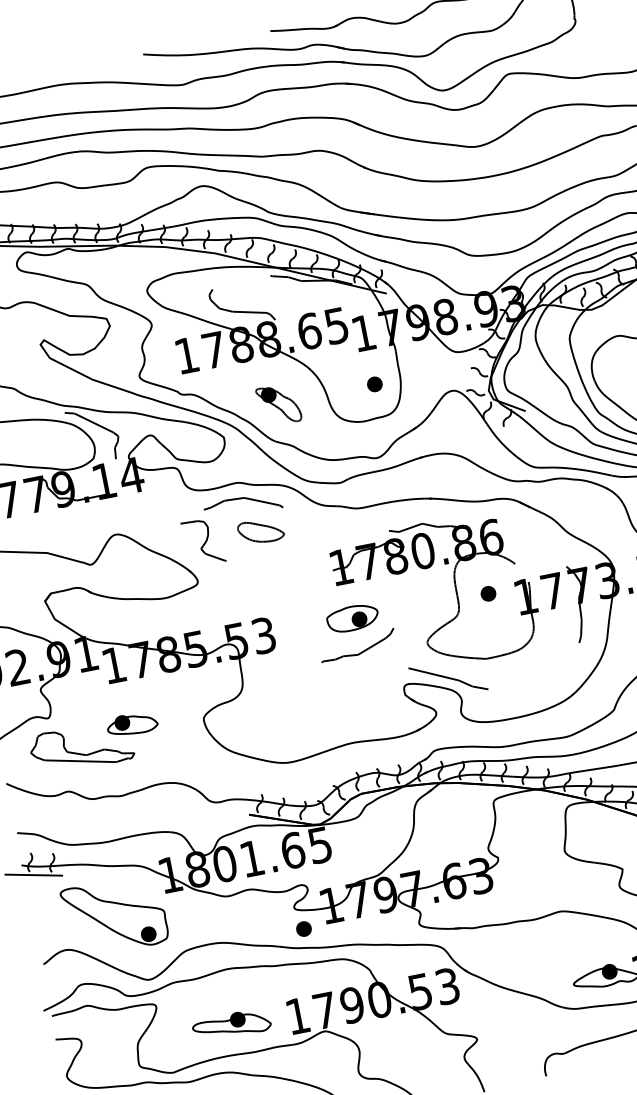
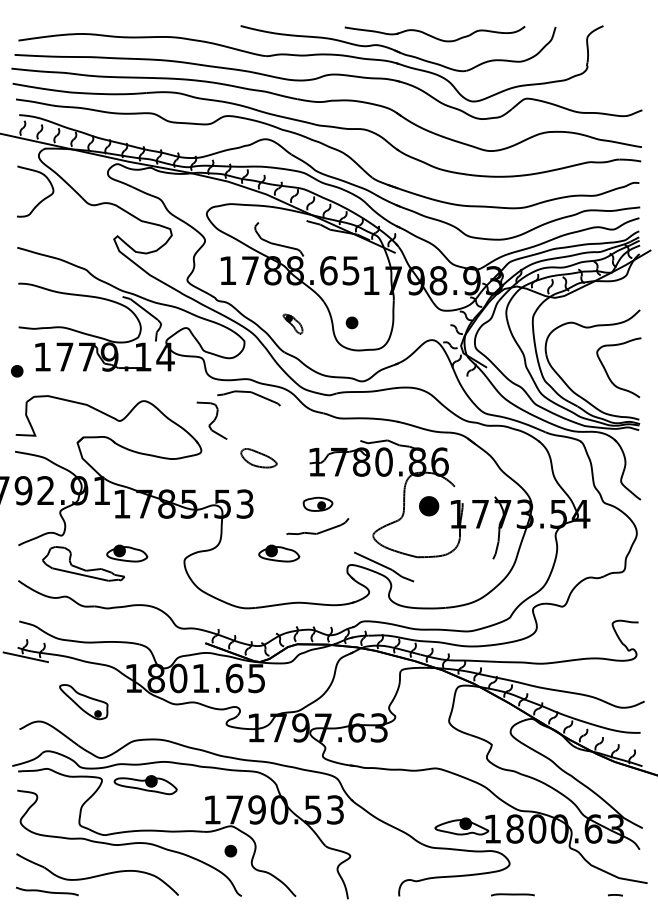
part: (374, 384) -> (351, 322), moved
part: (278, 404) -> (292, 323), size x0.6
part: (260, 531) -> (258, 458), moved
part: (487, 593) -> (428, 505), size x1.6
part: (352, 618) -> (317, 504), size x0.7
part: (317, 687) -> (279, 553), added
part: (114, 915) -> (83, 701), size x0.6
part: (303, 928) -> (230, 850), moved
part: (231, 1026) -> (145, 785), moved

